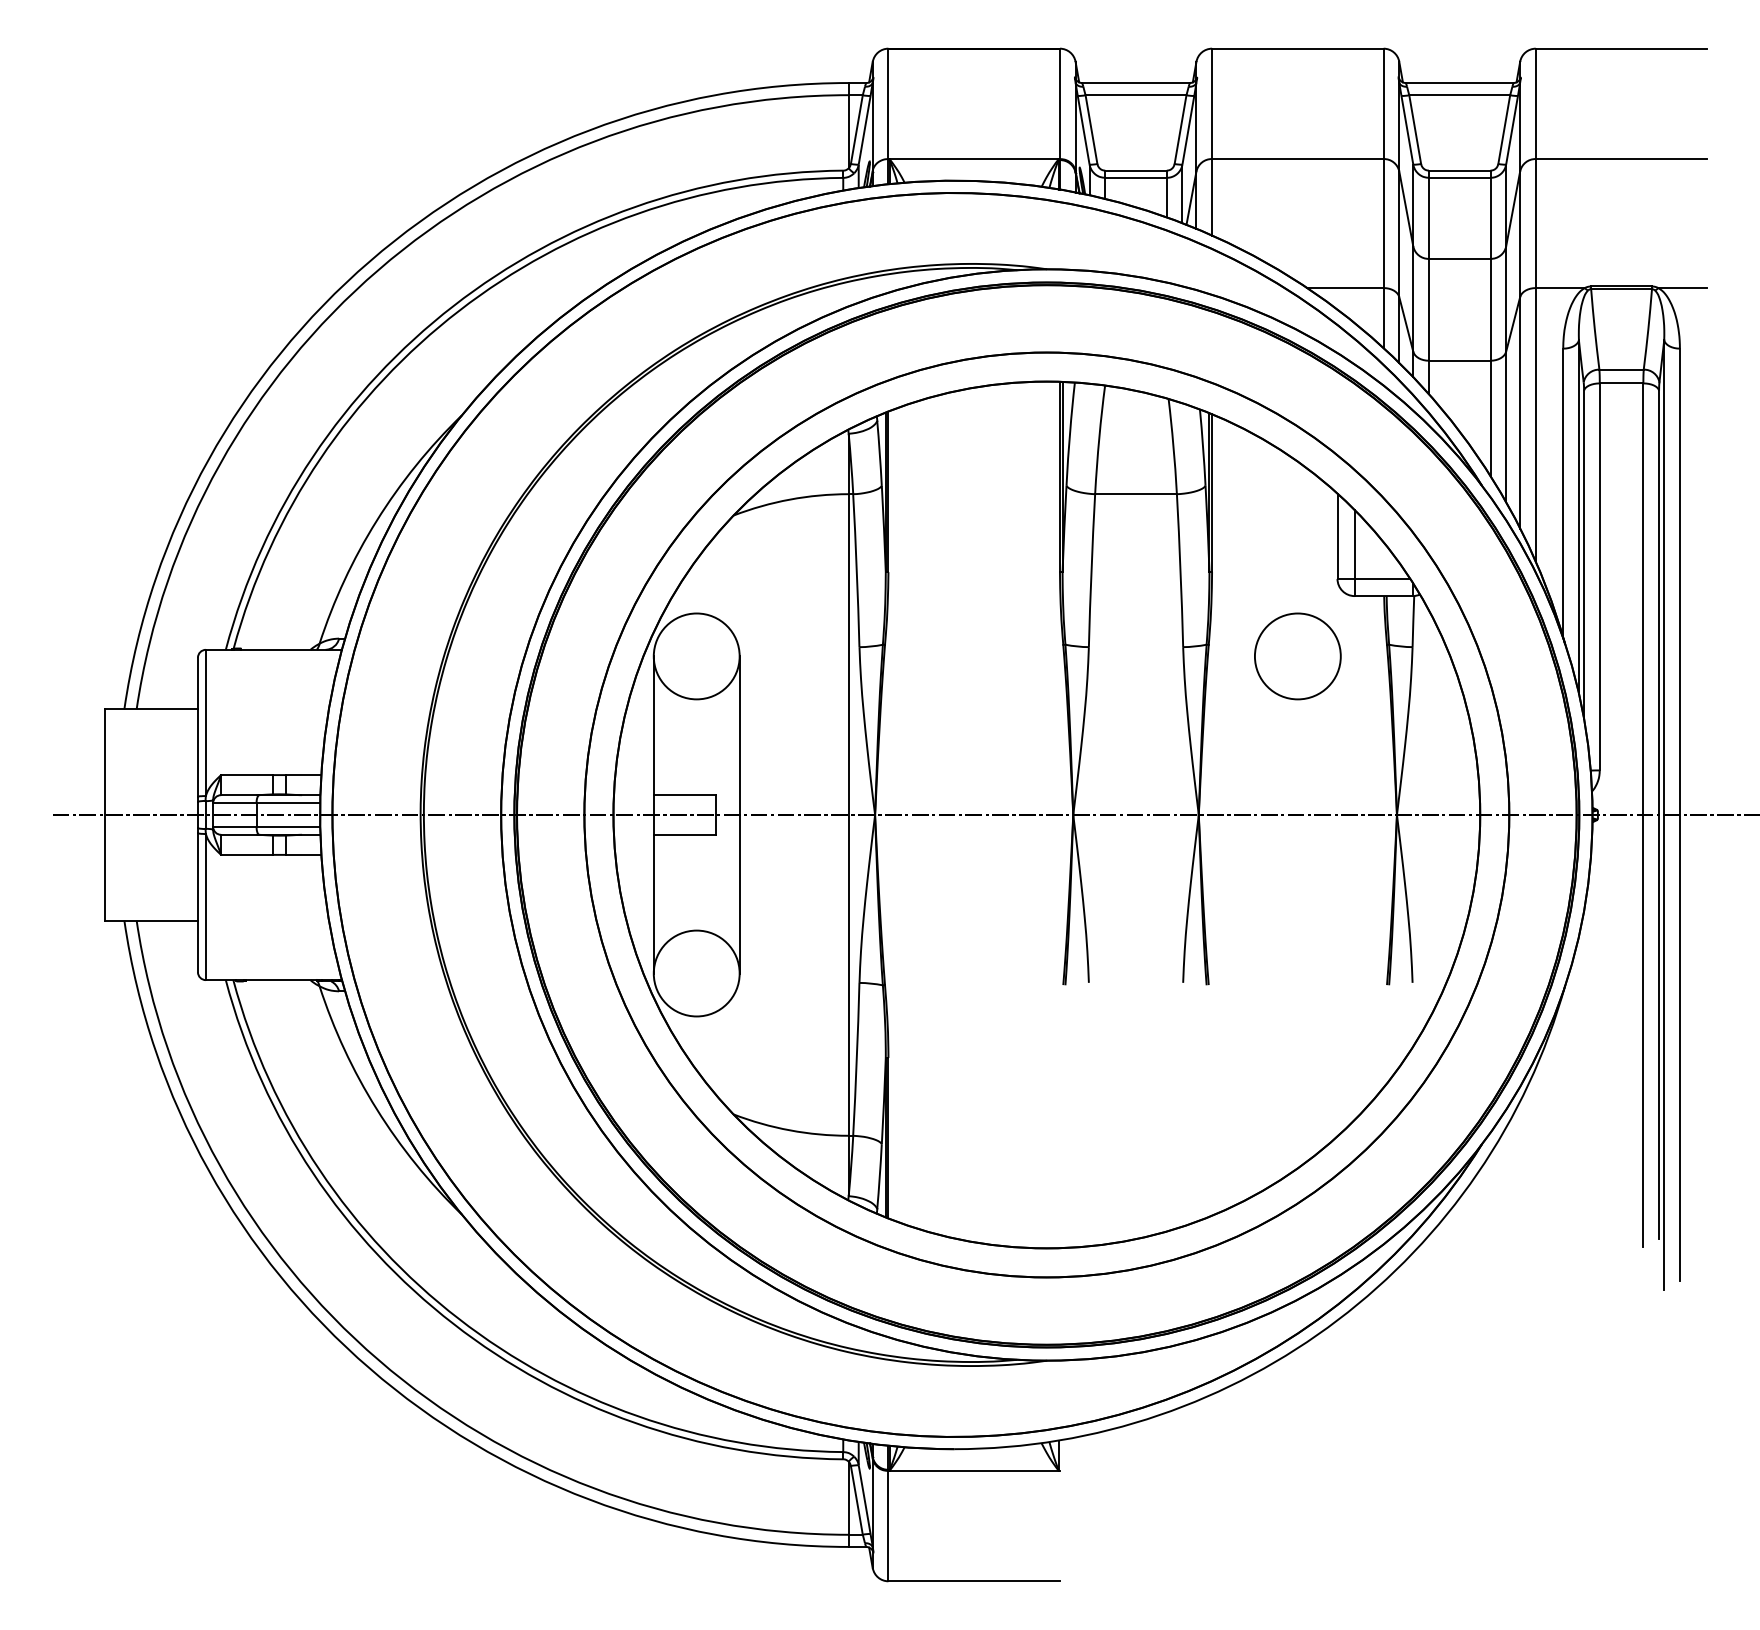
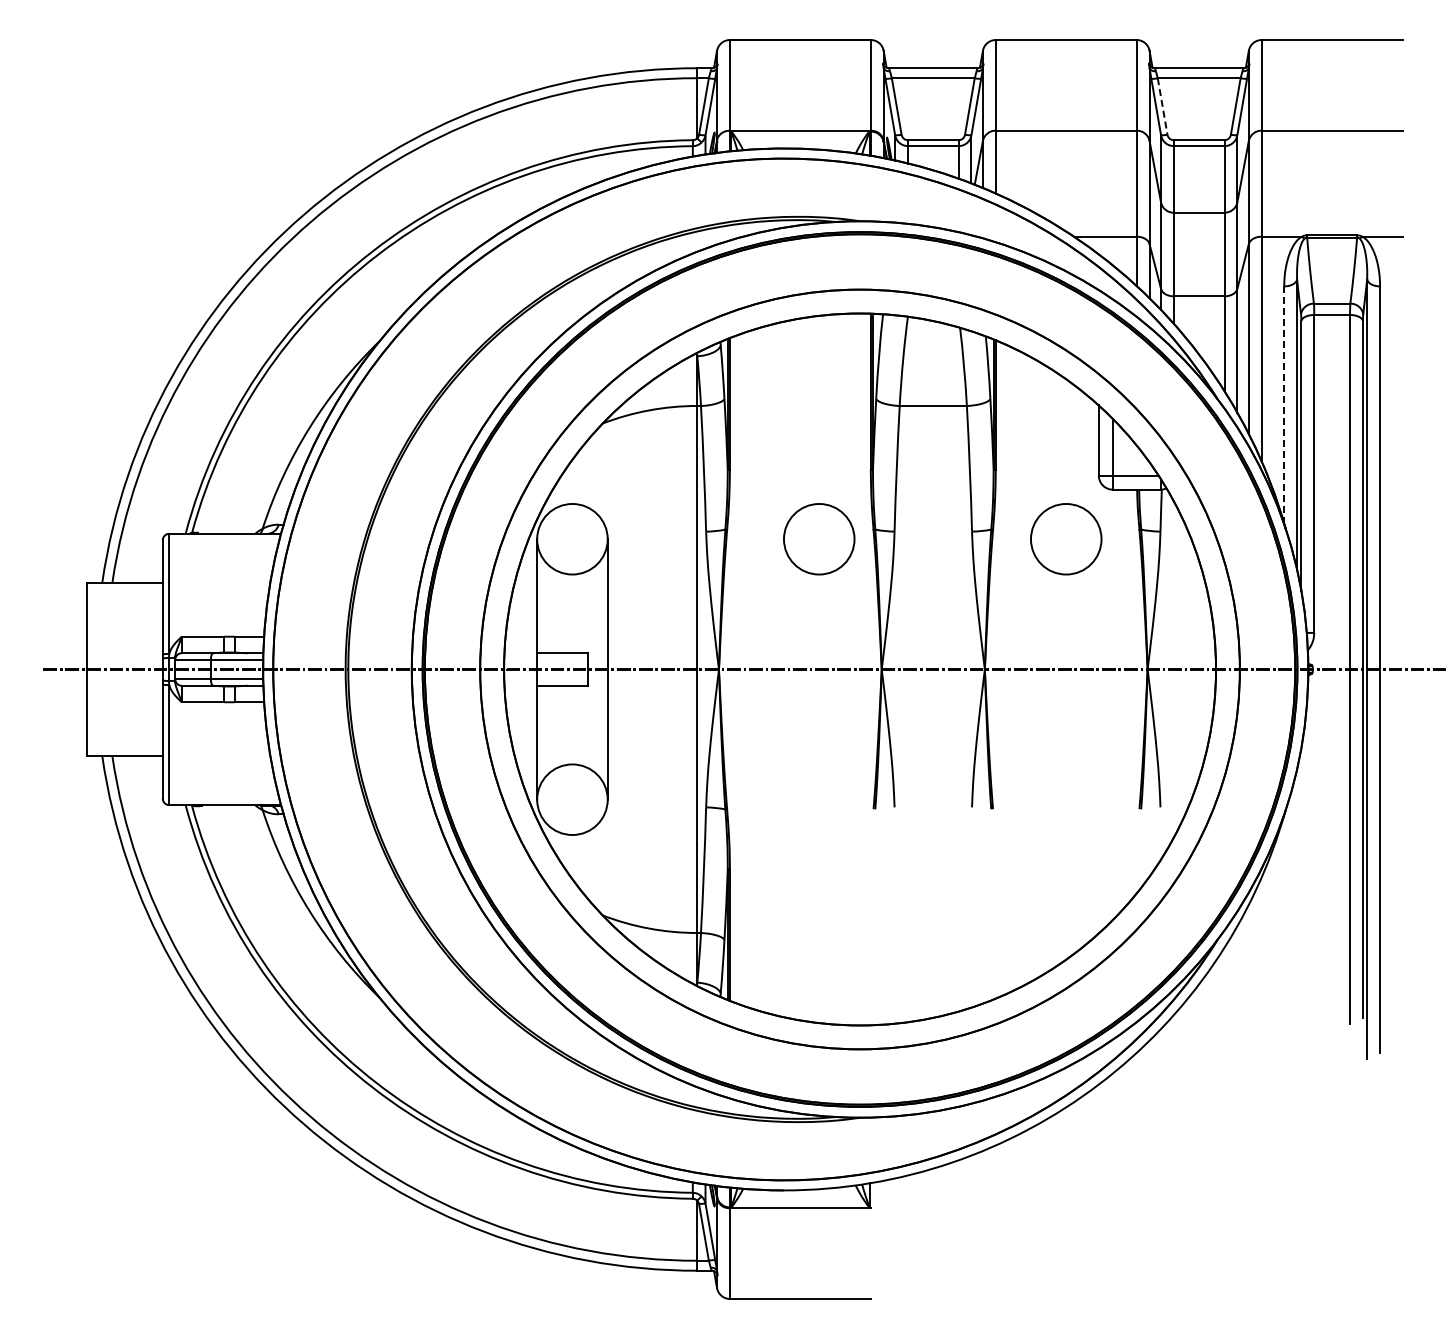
line: (1415, 129) -> (1162, 106), solid -> dashed
line: (1563, 493) -> (1284, 405), solid -> dashed
circle: (997, 656) -> (819, 539), added

